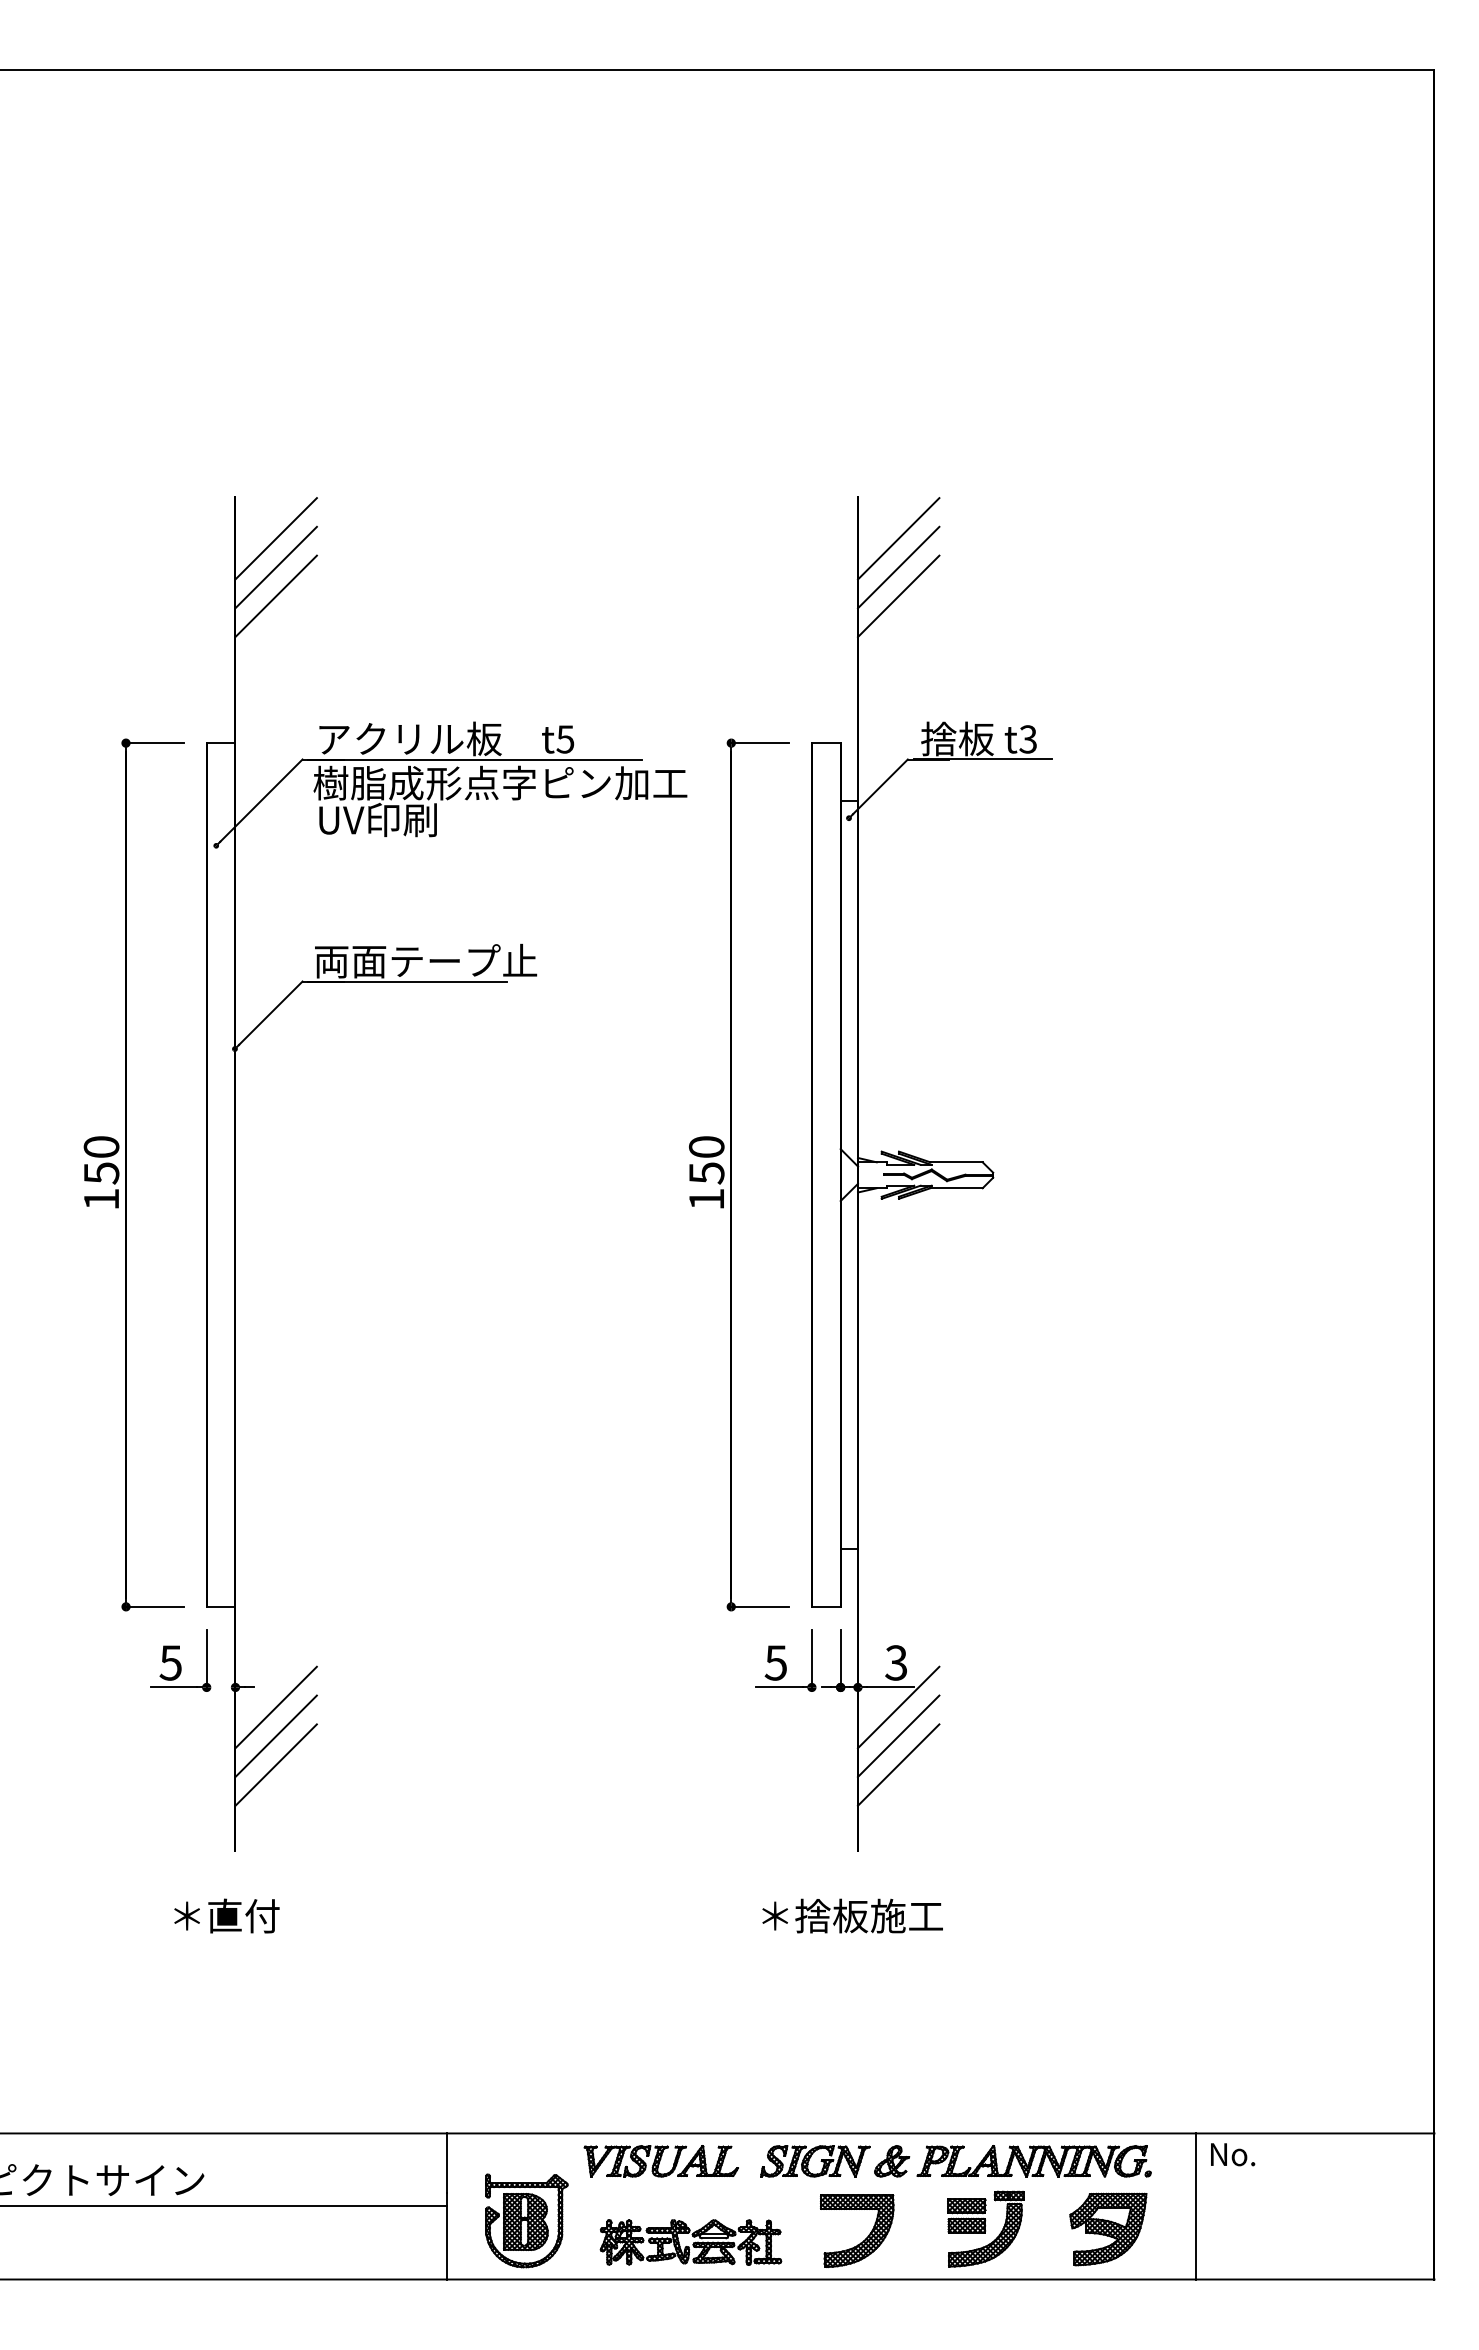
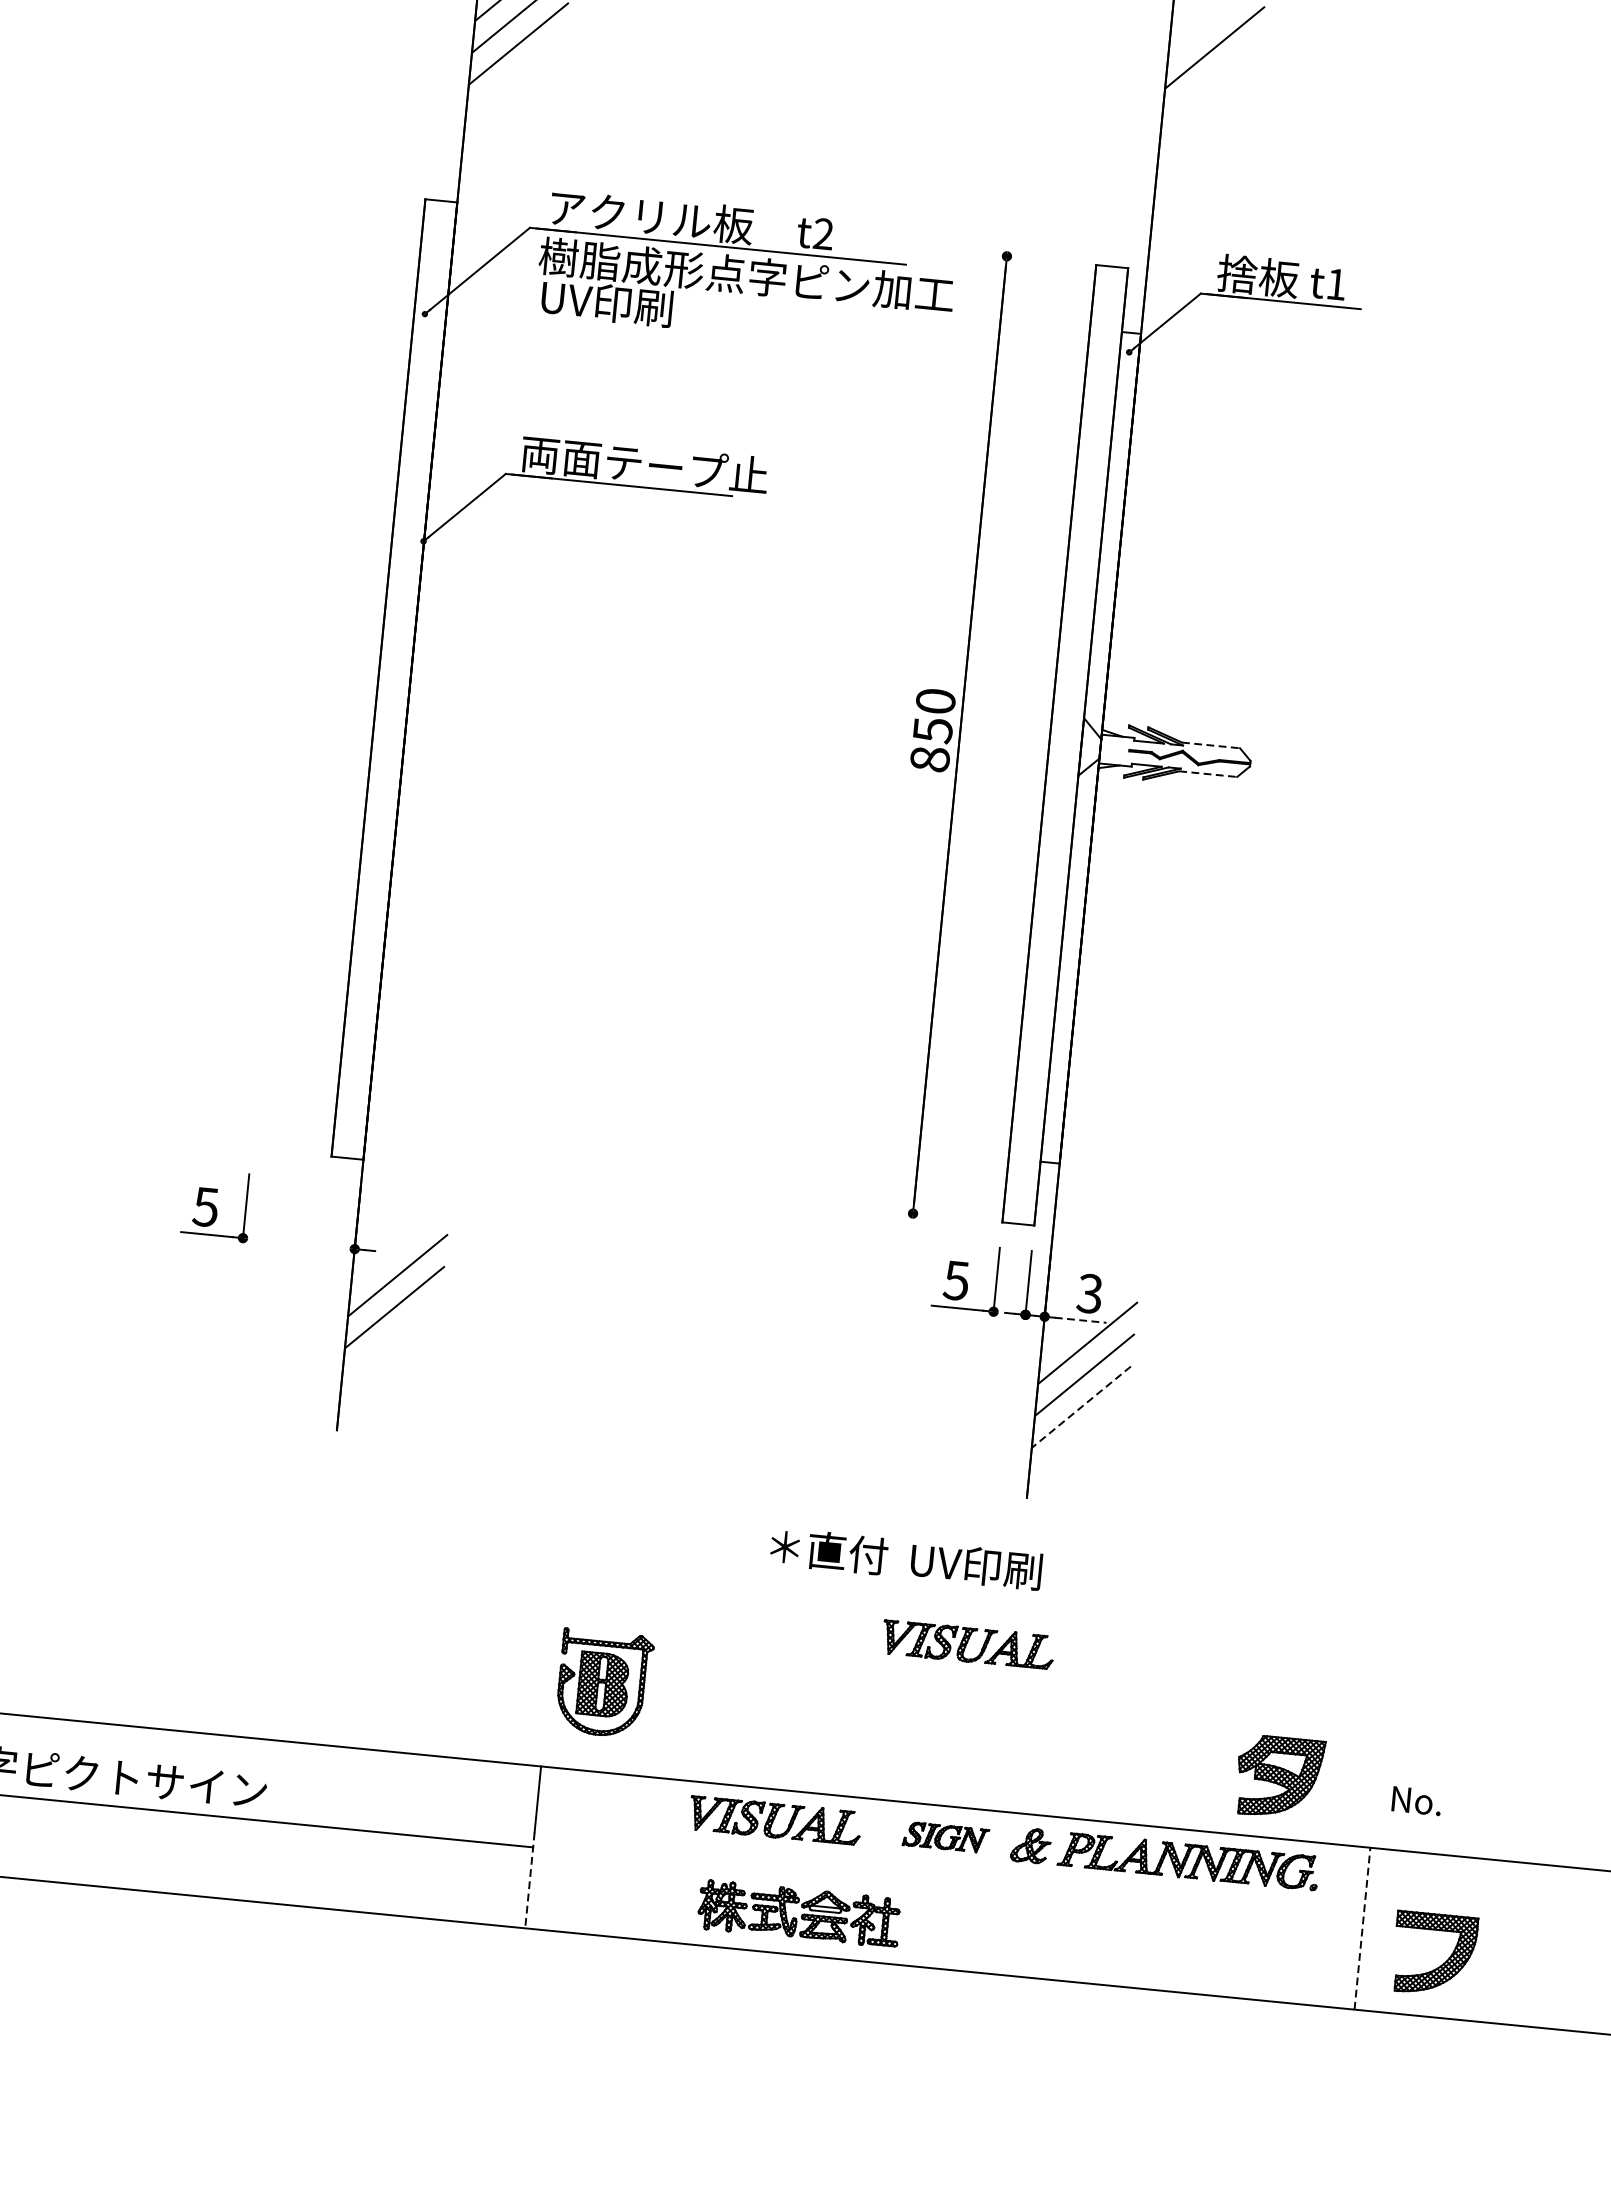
line: (898, 567) -> (1211, 79), removed
line: (898, 596) -> (1208, 111), removed
text: (565, 739) -> (823, 234), t5 -> t2
text: (1027, 739) -> (1335, 284), t3 -> t1
line: (759, 743) -> (1038, 259), removed
line: (957, 1162) -> (1212, 745), solid -> dashed
part: (126, 1174) -> (289, 668), removed
line: (957, 1188) -> (1209, 774), solid -> dashed
text: (706, 1199) -> (929, 759), 150 -> 850
line: (759, 1606) -> (944, 1216), removed
part: (180, 1660) -> (216, 1205), moved
line: (890, 1687) -> (1080, 1320), solid -> dashed
line: (275, 1764) -> (390, 1338), removed
line: (898, 1765) -> (1081, 1407), solid -> dashed
text: (226, 1915) -> (828, 1550), moved
text: (851, 1915) -> (1012, 1568), ＊捨板施工 -> UV印刷
part: (817, 1987) -> (967, 1644), added
text: (1233, 2154) -> (1417, 1800), moved
part: (815, 2161) -> (946, 1837), size x0.7
line: (1195, 2205) -> (1362, 1927), solid -> dashed
part: (526, 2220) -> (604, 1683), moved
part: (985, 2228) -> (1127, 1930), removed
part: (1108, 2229) -> (1279, 1777), moved
line: (447, 2236) -> (530, 1880), solid -> dashed
part: (865, 2238) -> (1442, 1963), moved

